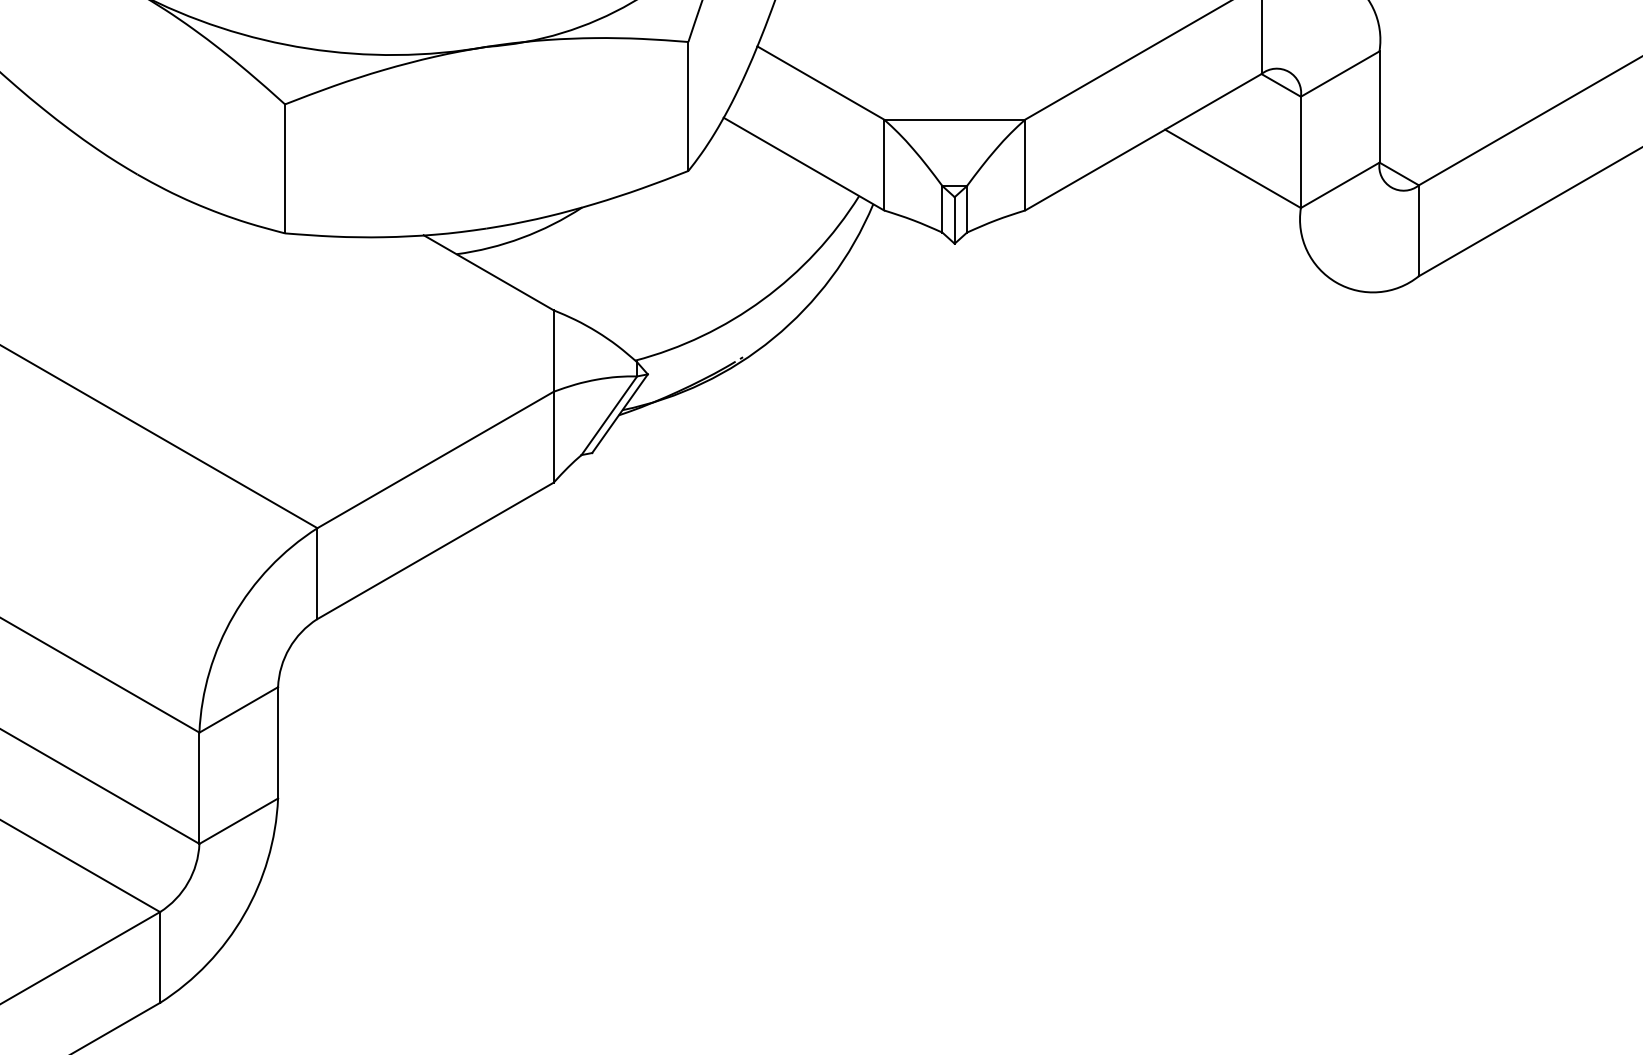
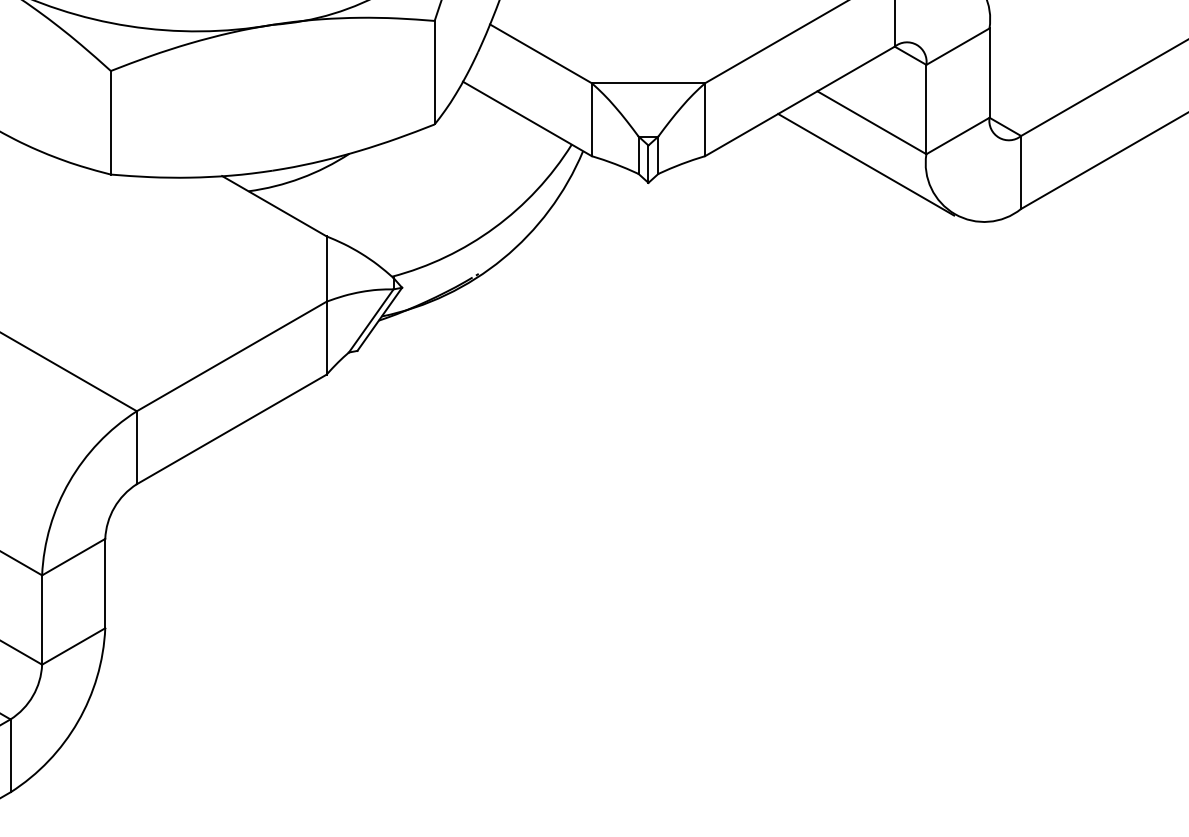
line: (1225, 220) -> (865, 164), added

